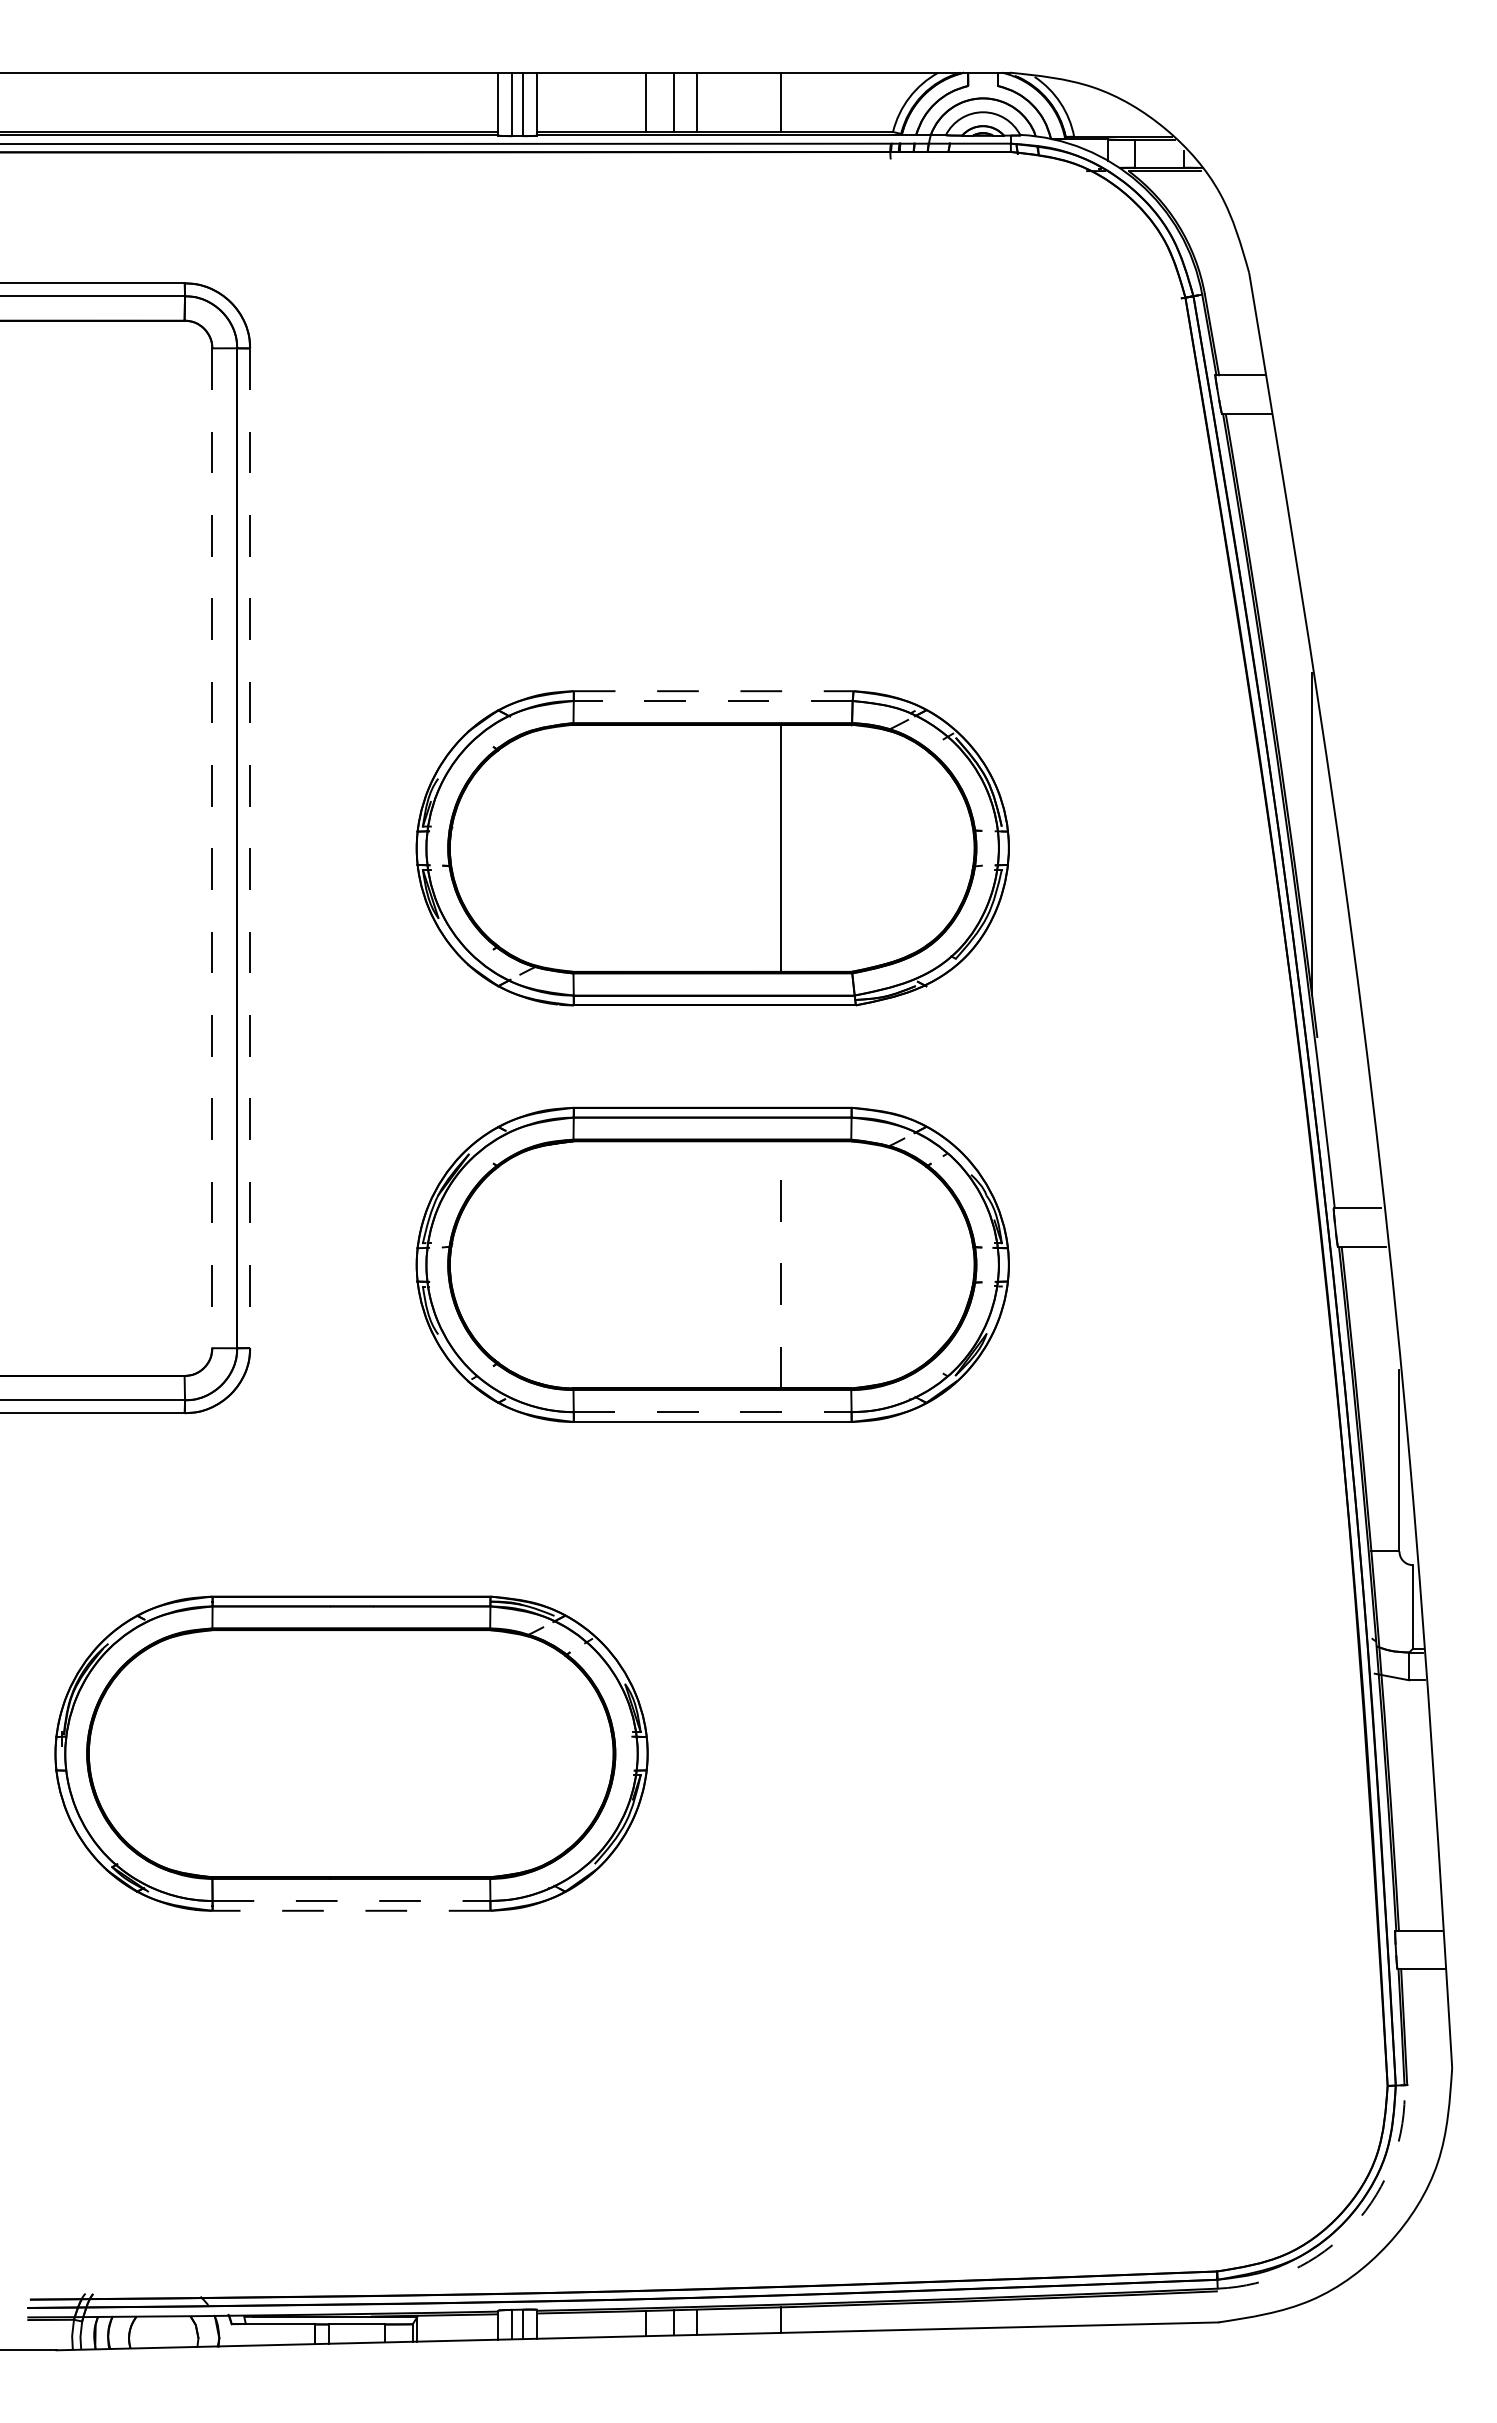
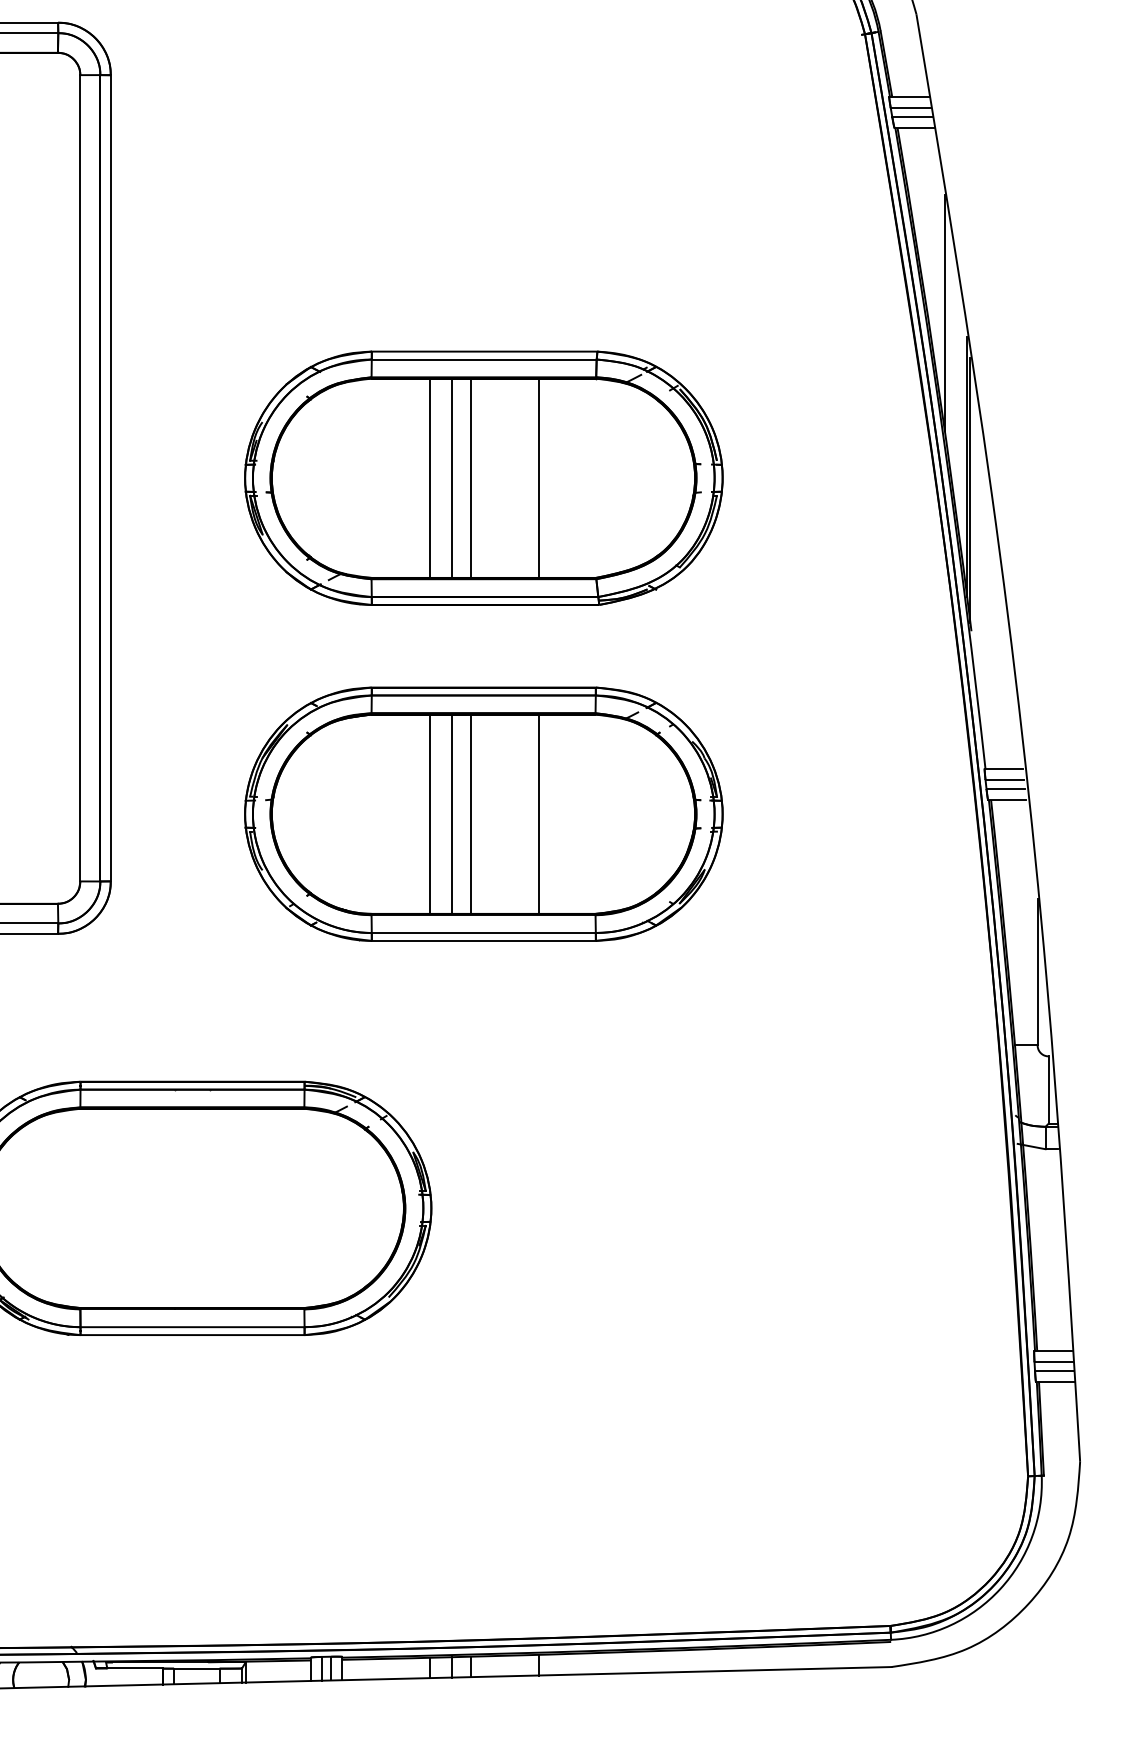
line: (1242, 389) -> (911, 108), added
line: (1244, 400) -> (912, 117), added
line: (1284, 642) -> (944, 312), added
line: (713, 691) -> (484, 351), dashed -> solid
line: (712, 701) -> (483, 359), dashed -> solid
line: (646, 847) -> (430, 477), added
line: (673, 847) -> (452, 477), added
line: (697, 847) -> (471, 477), added
line: (212, 848) -> (80, 478), dashed -> solid
line: (250, 848) -> (111, 478), dashed -> solid
line: (1316, 863) -> (970, 490), added
line: (1358, 1222) -> (1004, 780), added
line: (1360, 1233) -> (1006, 788), added
line: (646, 1264) -> (430, 813), added
line: (673, 1264) -> (452, 813), added
line: (697, 1264) -> (471, 813), added
line: (780, 1264) -> (538, 813), dashed -> solid
line: (712, 1412) -> (483, 933), dashed -> solid
line: (351, 1900) -> (192, 1326), dashed -> solid
line: (351, 1910) -> (192, 1334), dashed -> solid
line: (1419, 1944) -> (1053, 1362), added
line: (1420, 1955) -> (1054, 1371), added
arc: (1353, 2225) -> (1000, 1588), dashed -> solid

